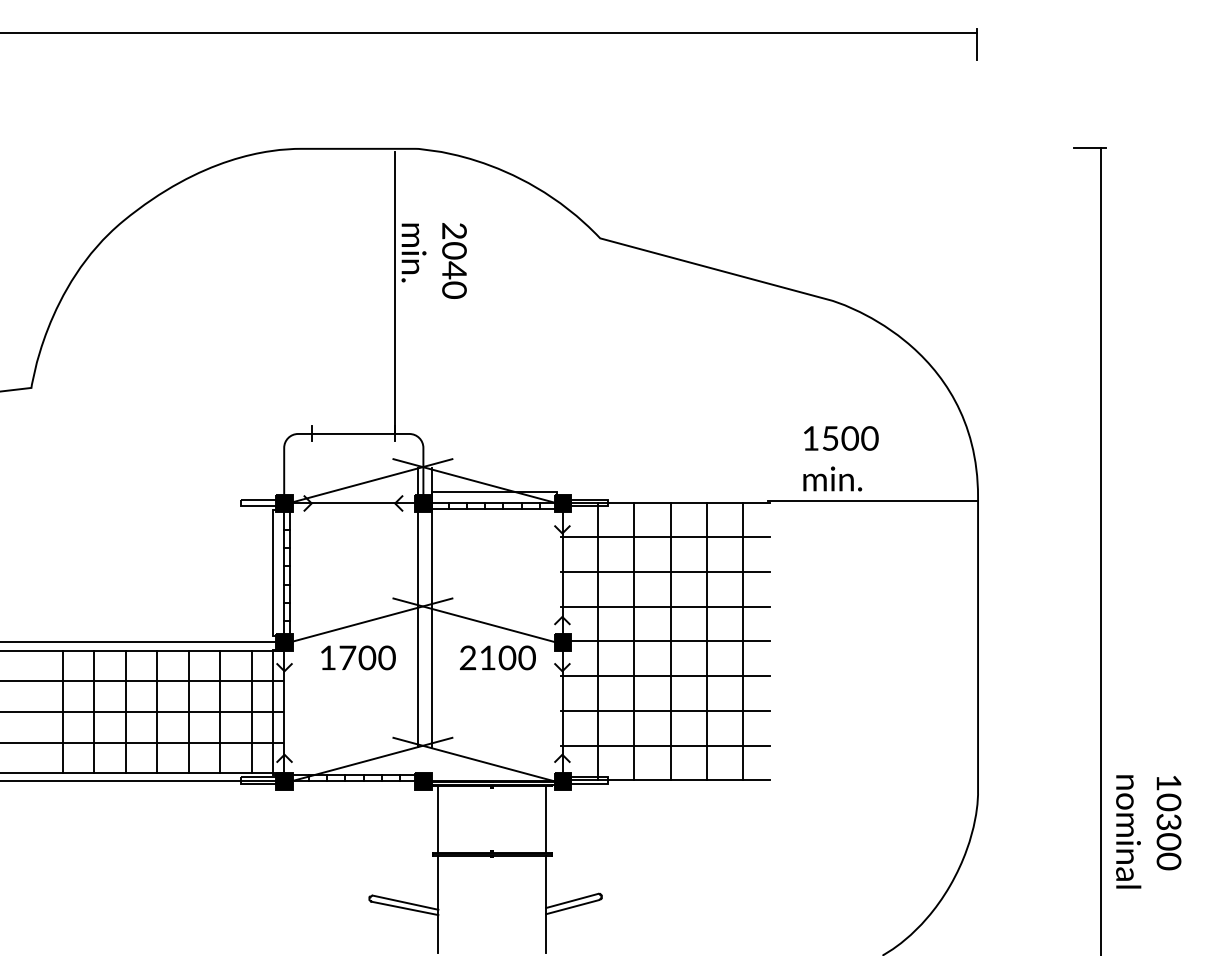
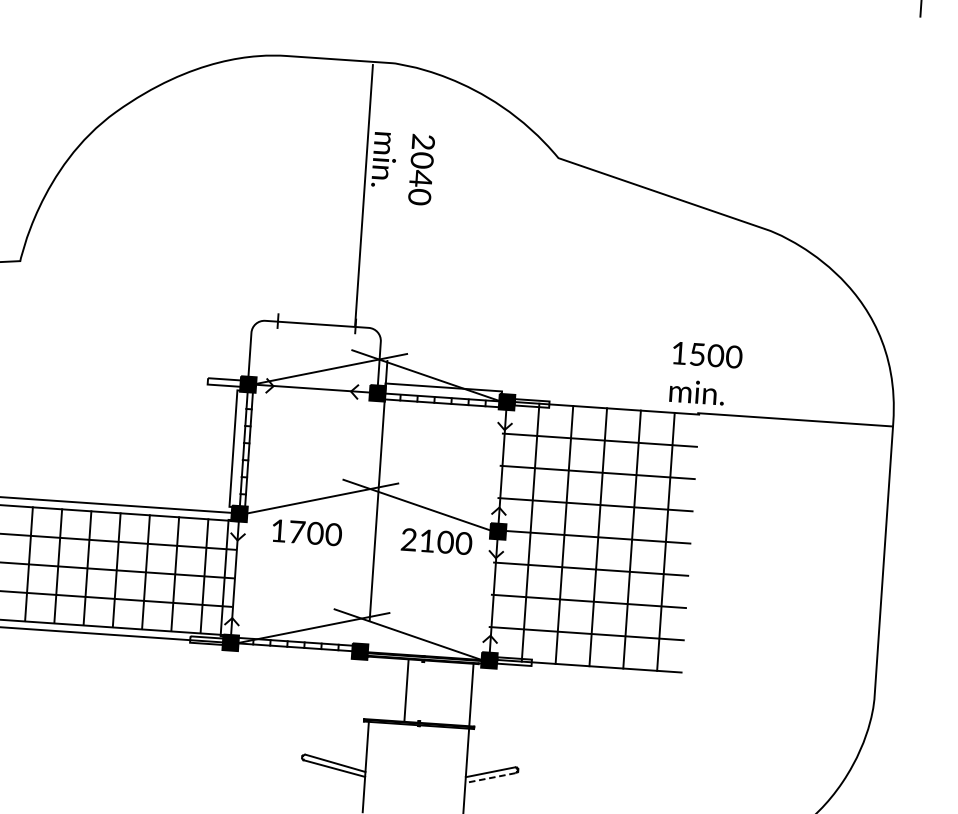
text: (840, 458) -> (705, 373), moved
line: (418, 607) -> (366, 489), removed
line: (438, 819) -> (406, 690), moved
line: (572, 907) -> (490, 778), solid -> dashed

